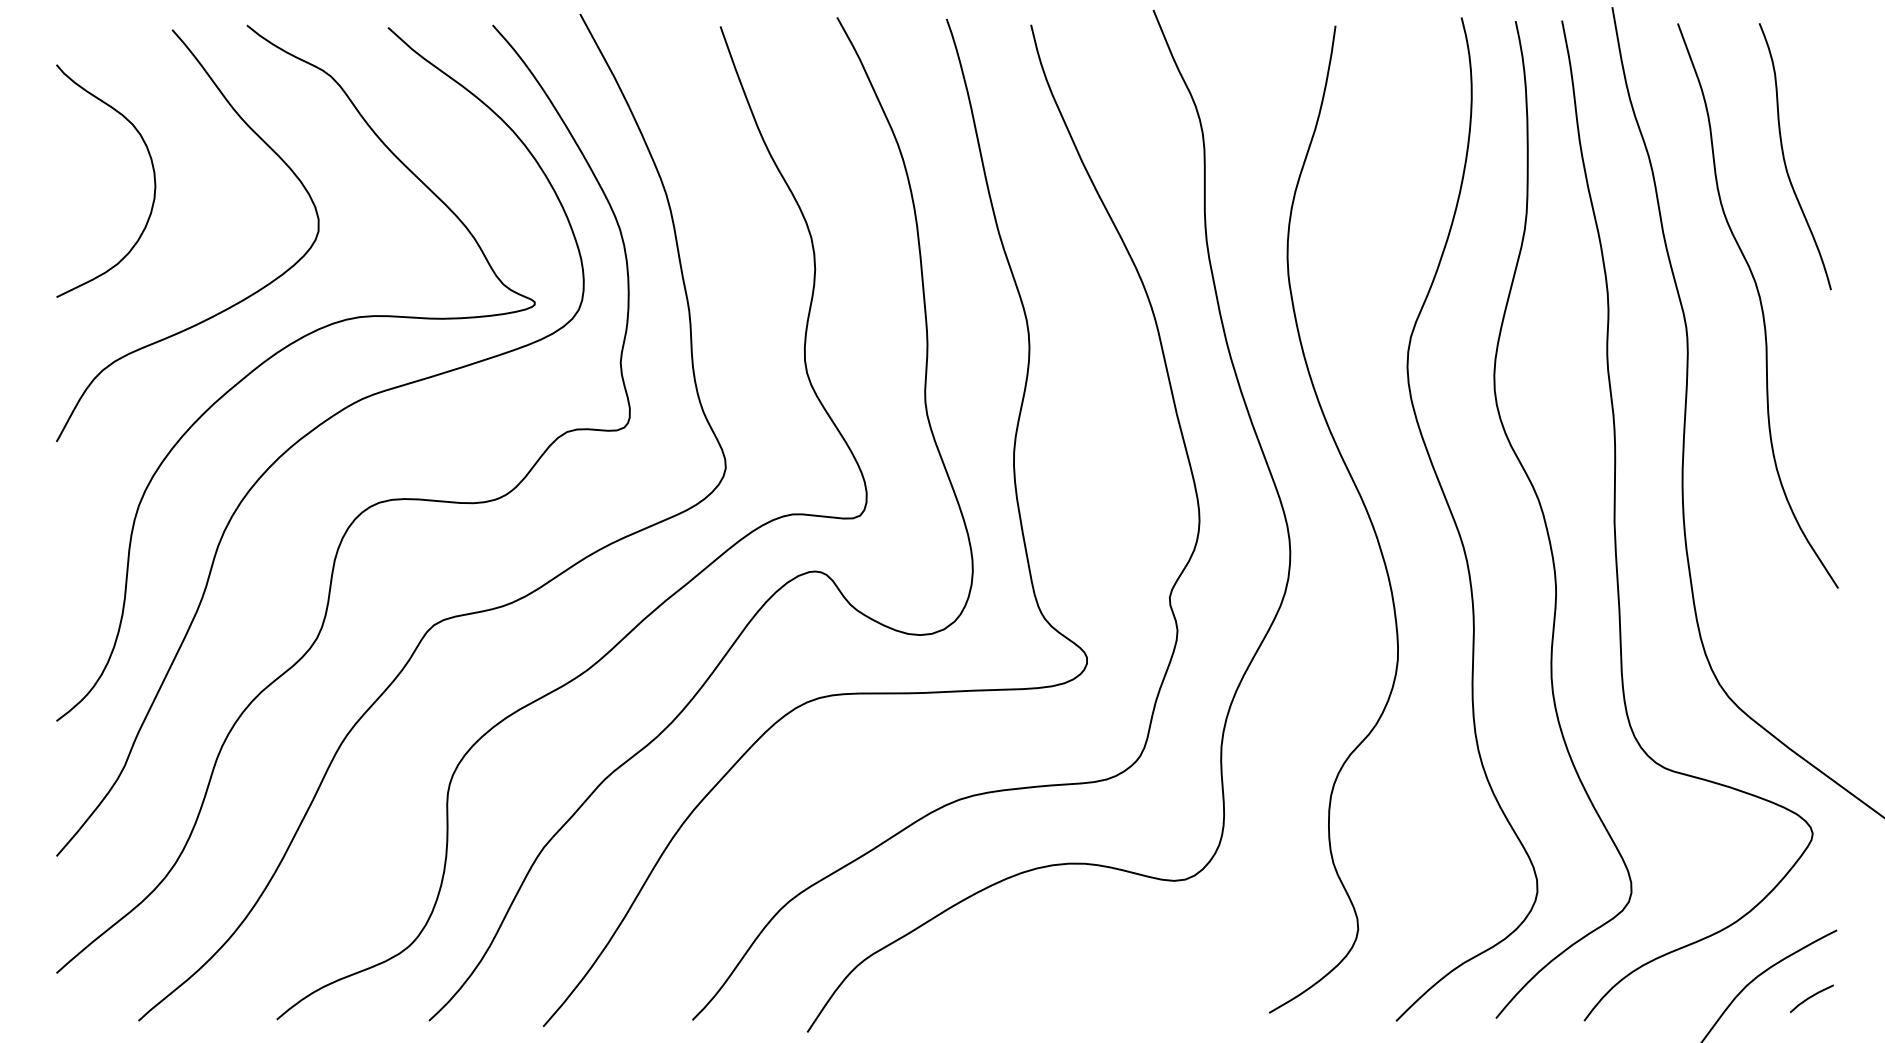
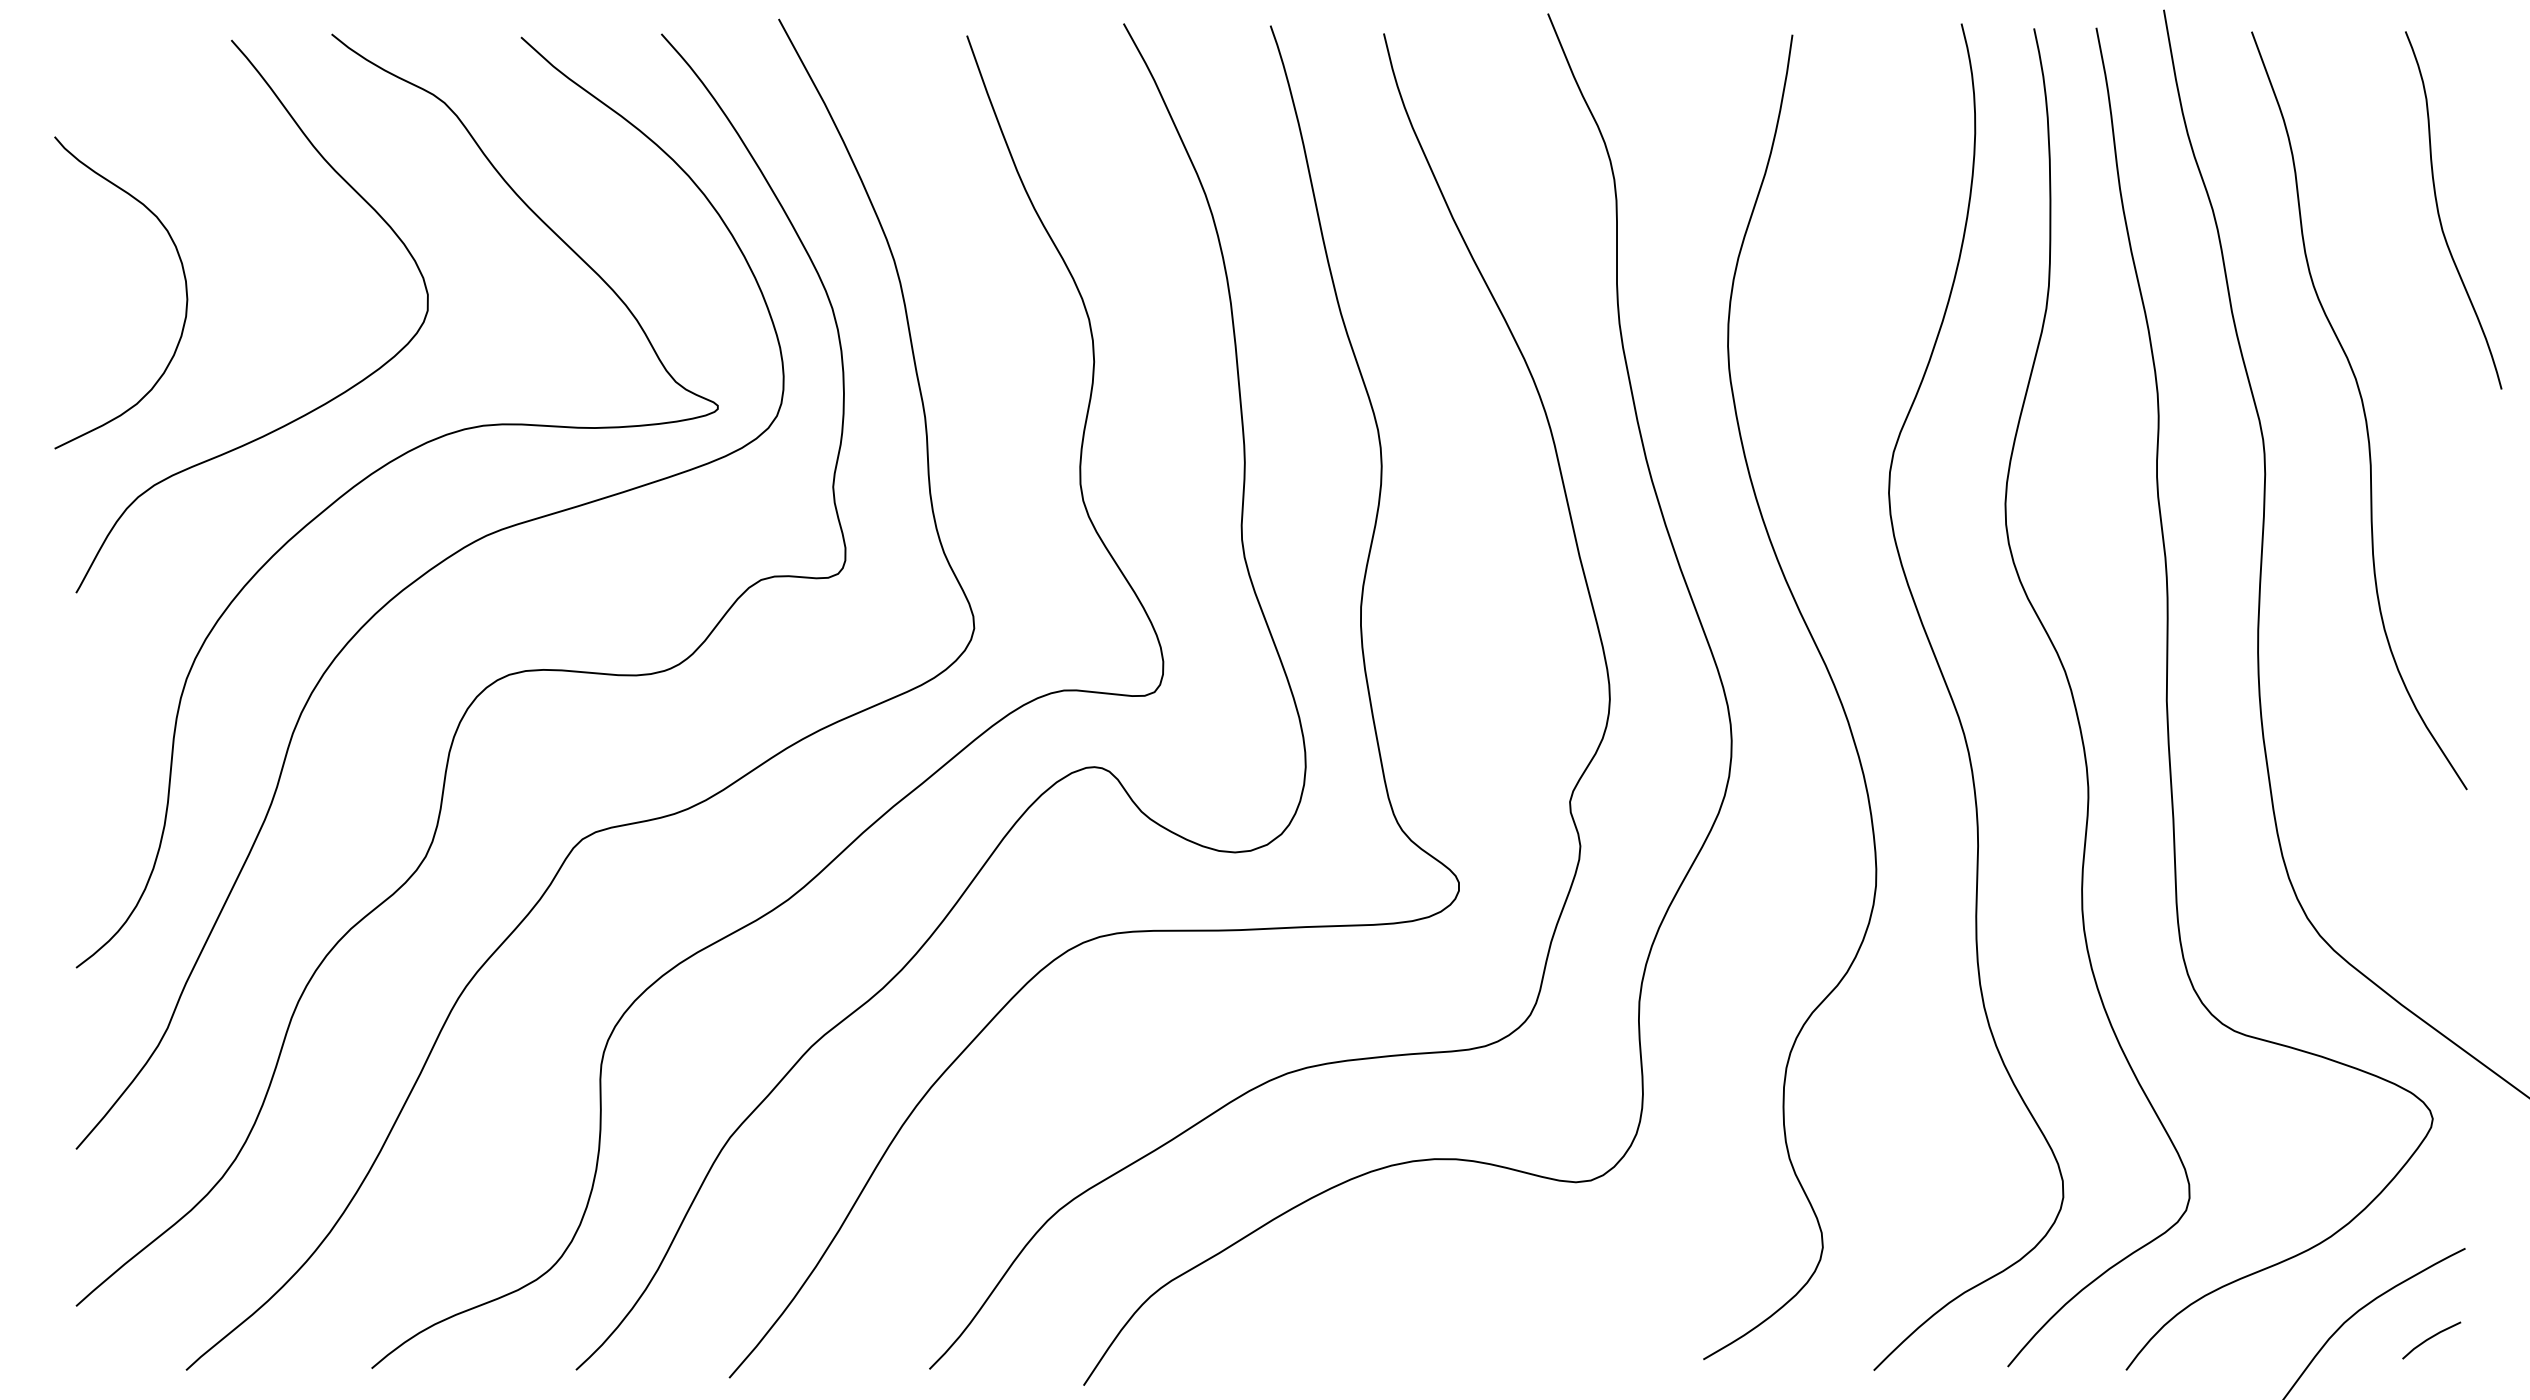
curve: (1785, 160) -> (2440, 215), moved
curve: (153, 177) -> (184, 288), moved

